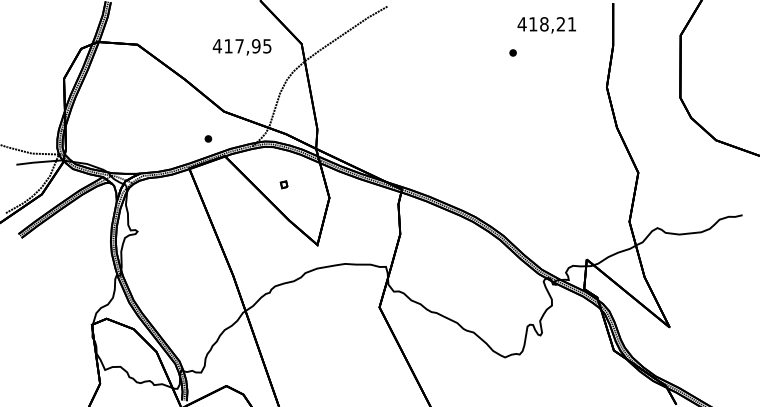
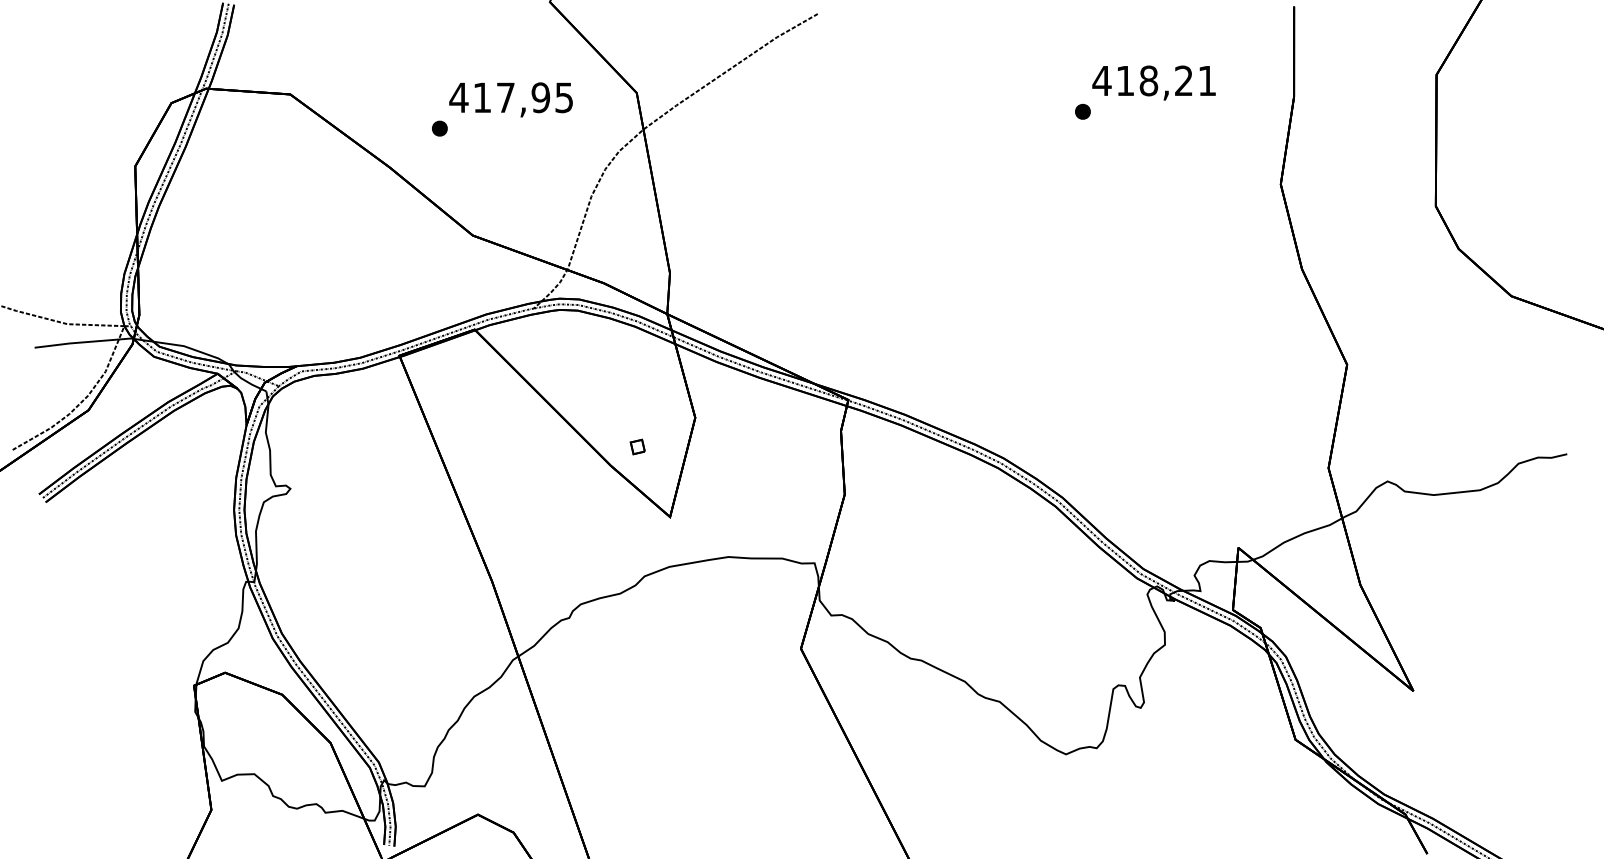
text: (546, 25) -> (1153, 83), moved
part: (208, 138) -> (440, 127), moved
part: (283, 184) -> (636, 446), moved

